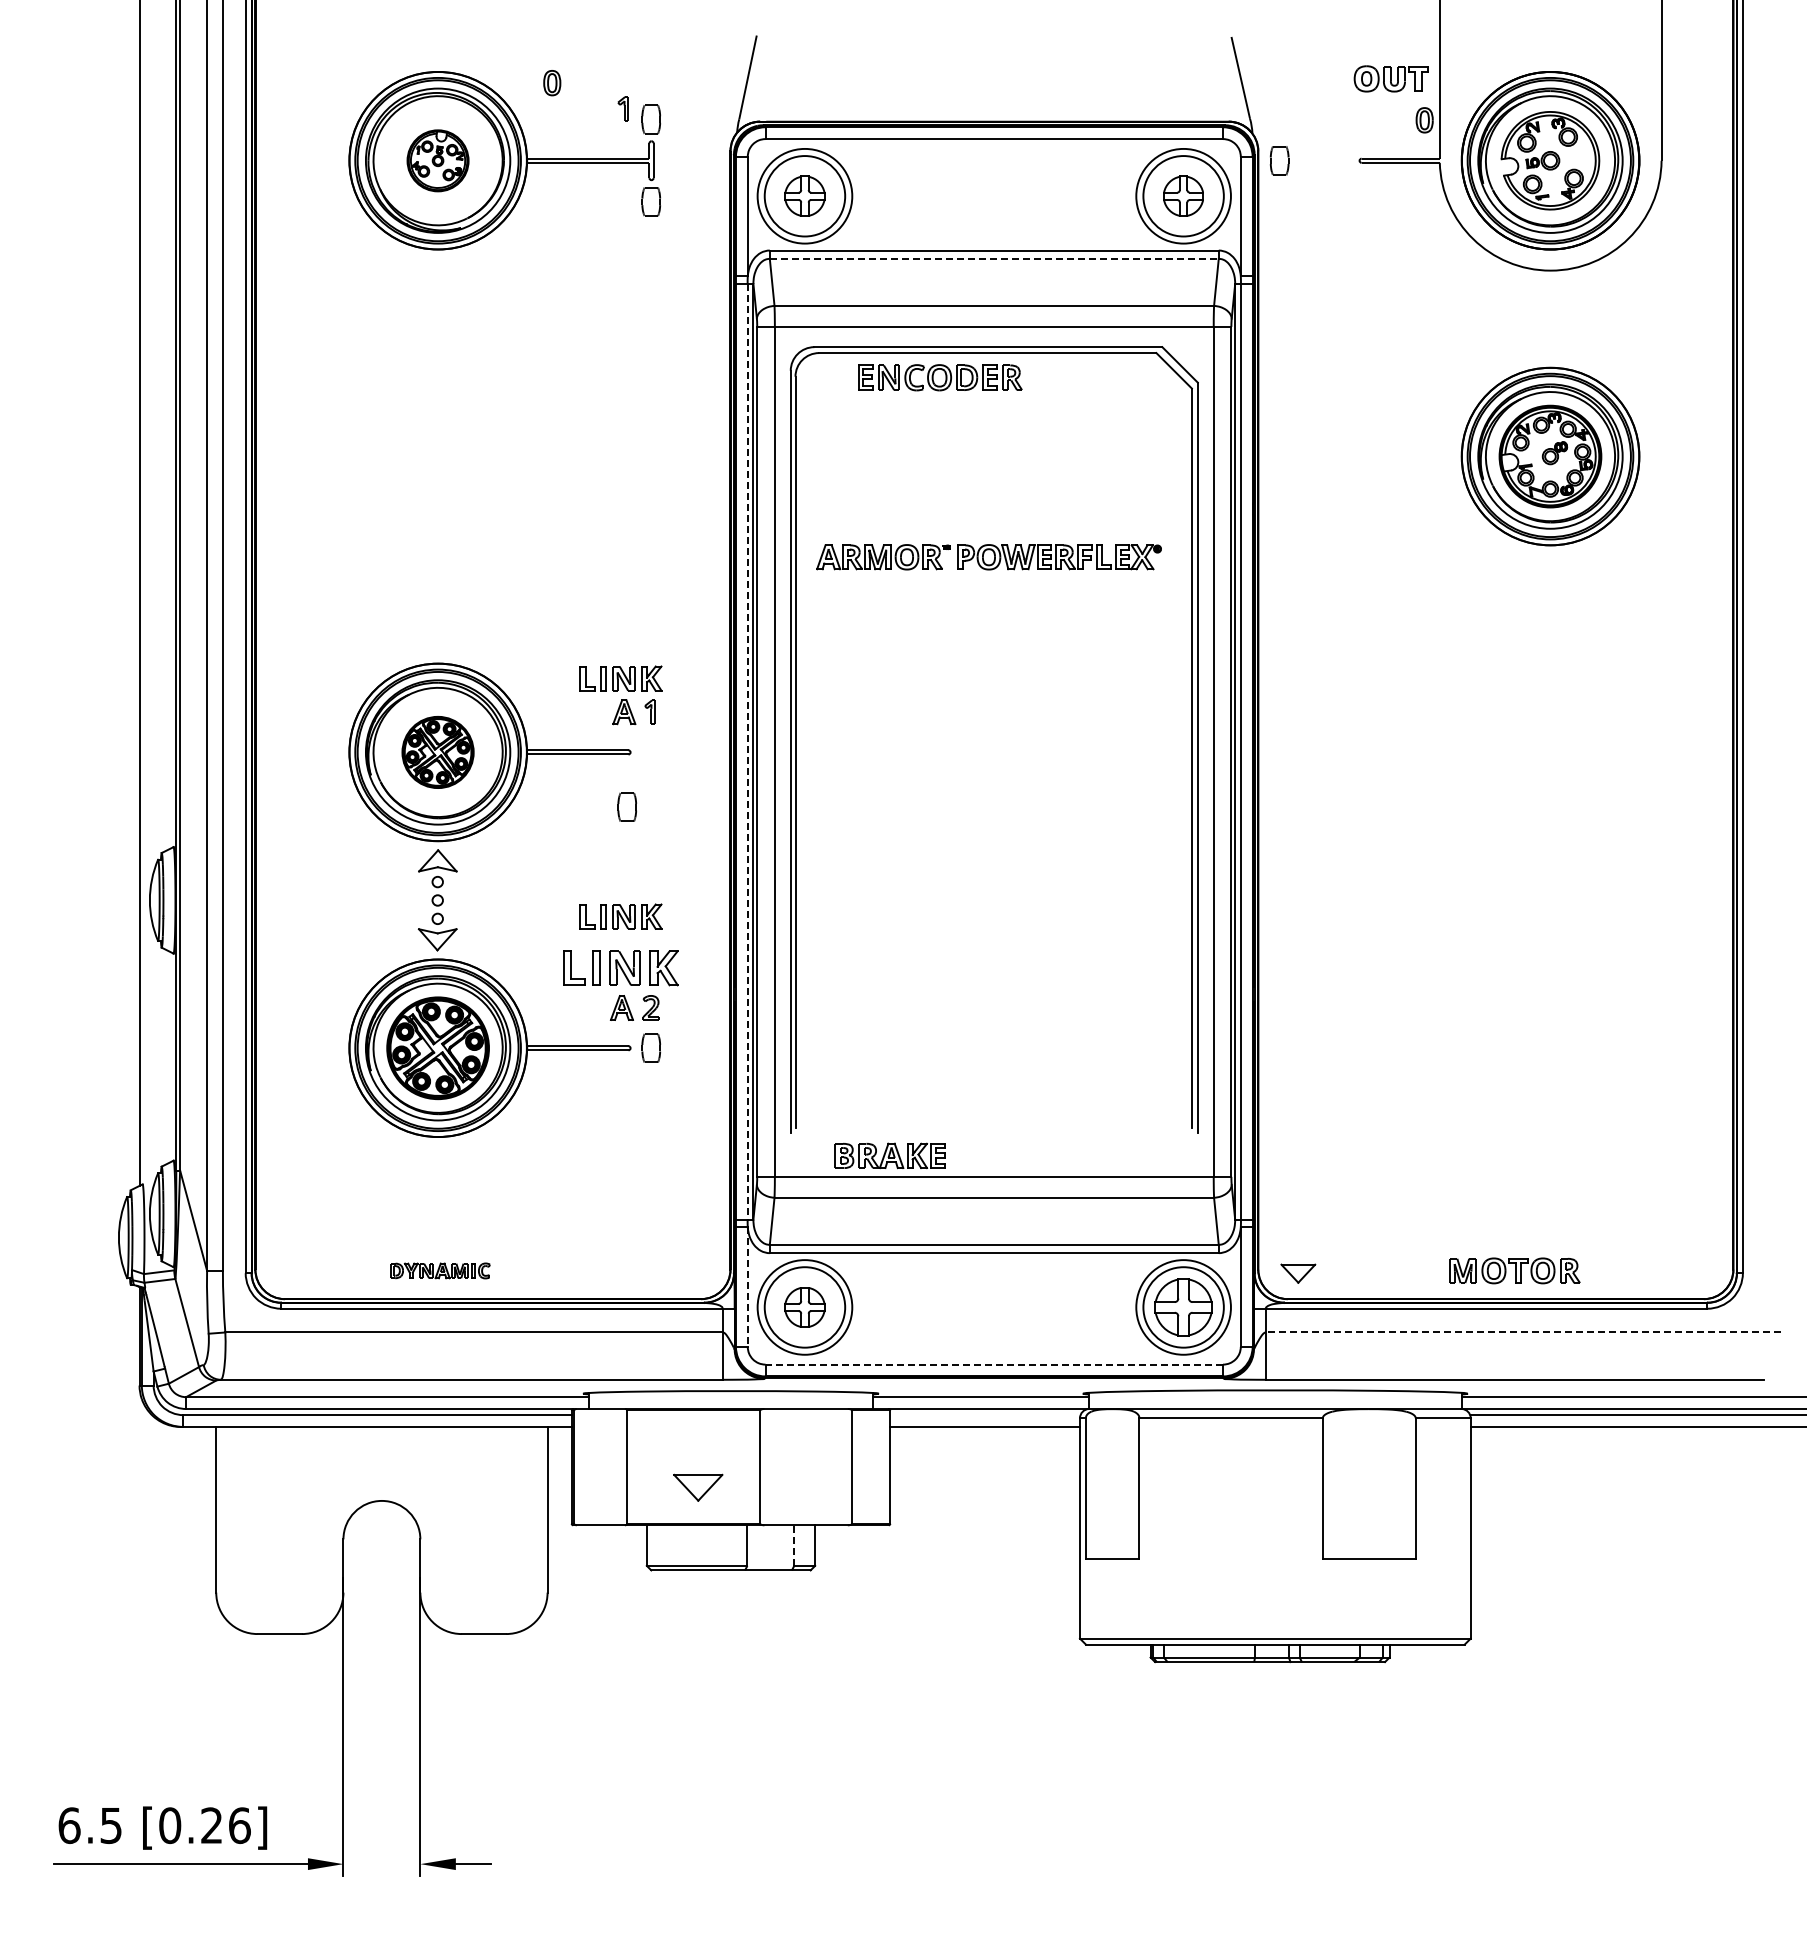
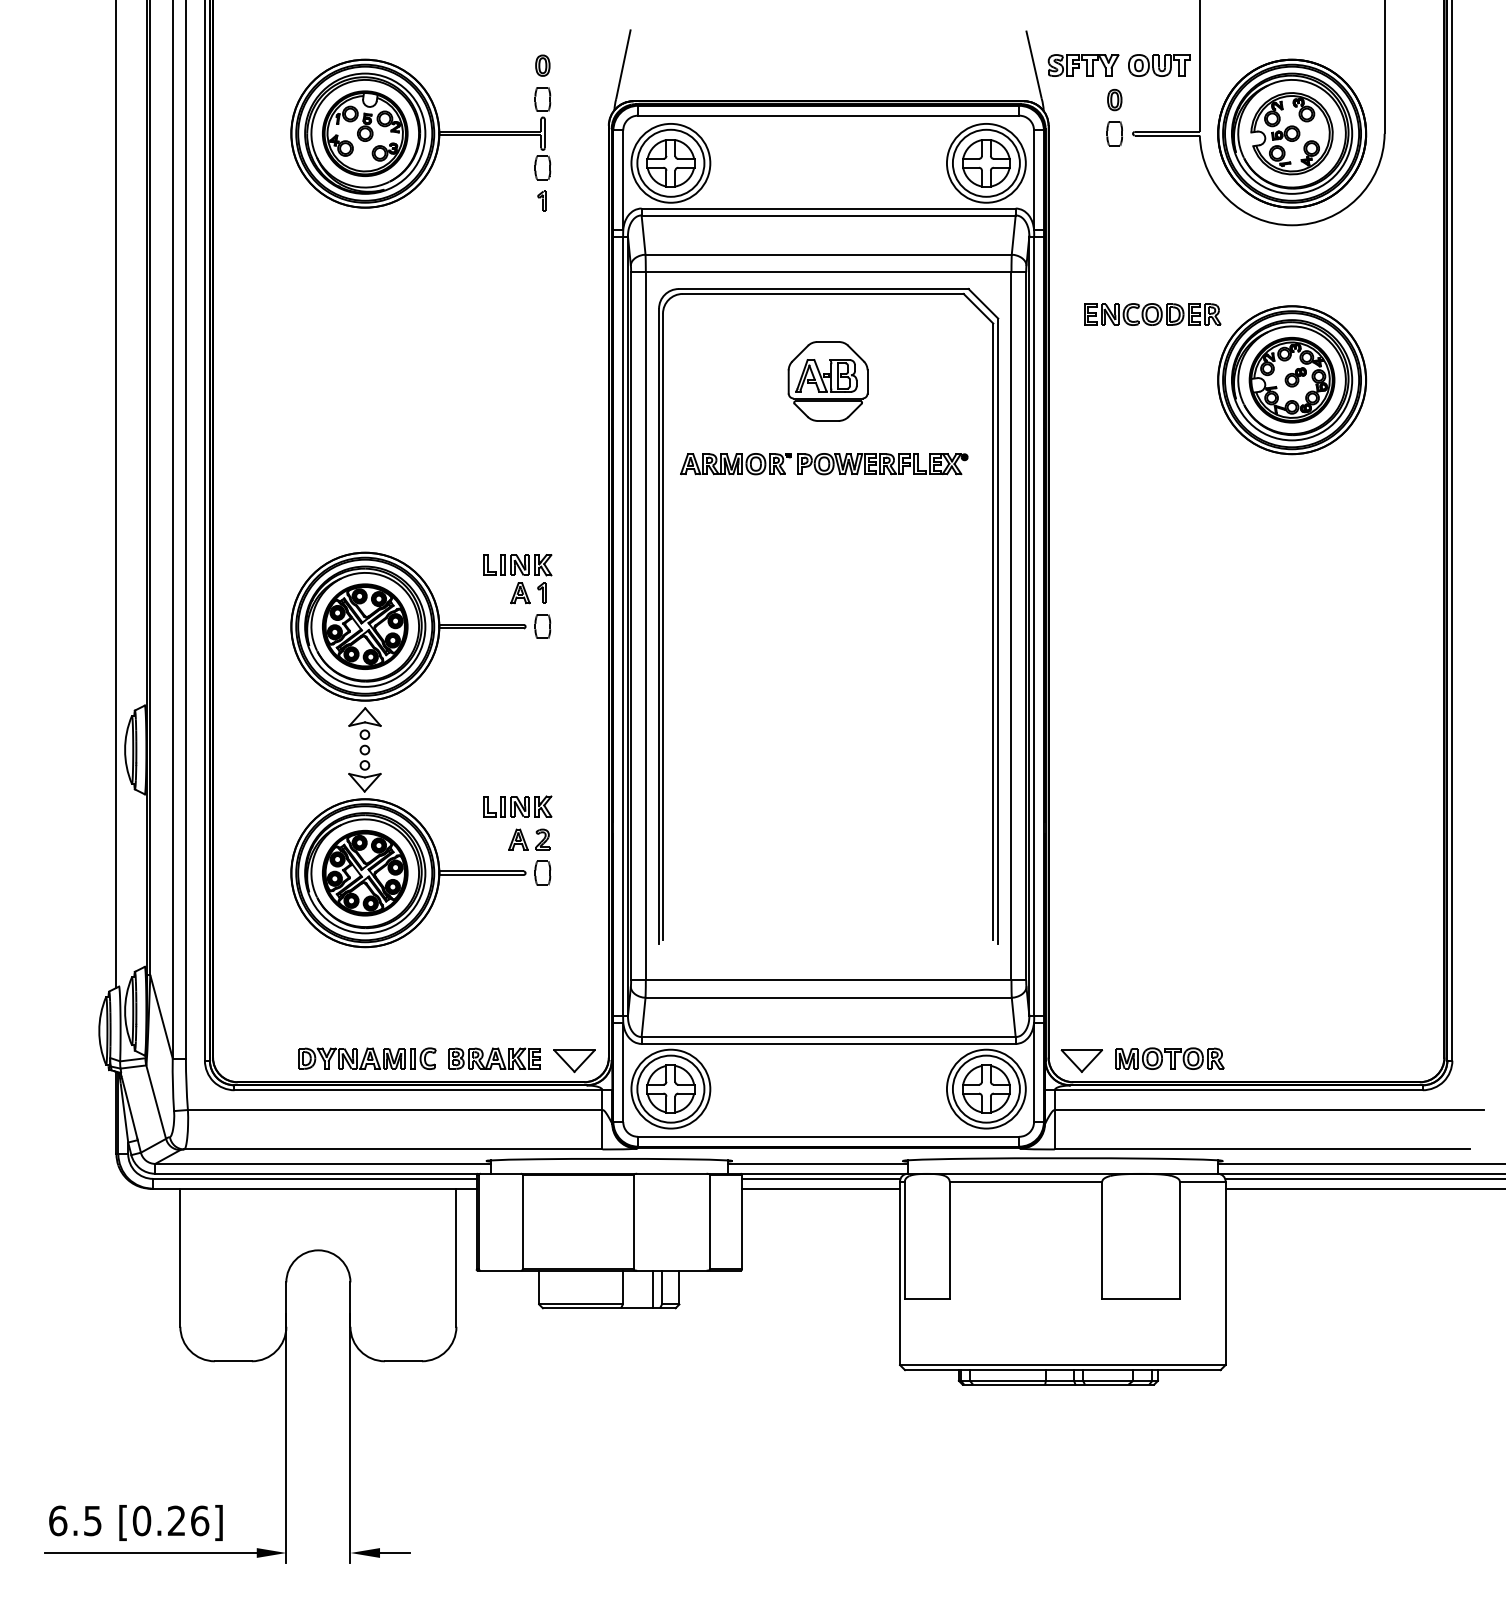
part: (1300, 78) -> (1083, 65), added
part: (552, 83) -> (543, 66), moved
part: (622, 108) -> (541, 201), moved
part: (1424, 120) -> (1114, 100), moved
part: (437, 160) -> (364, 133), size x1.67
part: (1279, 160) -> (1114, 133), moved
part: (804, 196) -> (670, 163), size x1.43
part: (1183, 196) -> (986, 163), size x1.43
line: (994, 258) -> (828, 215), dashed -> solid
part: (940, 377) -> (1152, 314), moved
part: (993, 457) -> (827, 380), added
line: (747, 751) -> (623, 625), dashed -> solid
part: (437, 752) -> (364, 626), size x1.43
part: (626, 806) -> (542, 625), moved
part: (620, 916) -> (517, 763), removed
part: (620, 968) -> (517, 806), size x0.71
part: (889, 1155) -> (493, 1058), moved
part: (440, 1270) -> (367, 1058), size x1.67
part: (1514, 1270) -> (1169, 1058), moved
part: (1298, 1273) -> (1082, 1060), size x1.43
line: (747, 1287) -> (623, 1072), dashed -> solid
part: (804, 1307) -> (670, 1089), size x1.43
line: (1522, 1332) -> (1268, 1110), dashed -> solid
line: (994, 1364) -> (828, 1136), dashed -> solid
line: (984, 1415) -> (820, 1179), added
part: (698, 1487) -> (574, 1060), moved
line: (794, 1545) -> (662, 1287), dashed -> solid
line: (782, 1547) -> (652, 1289), added

